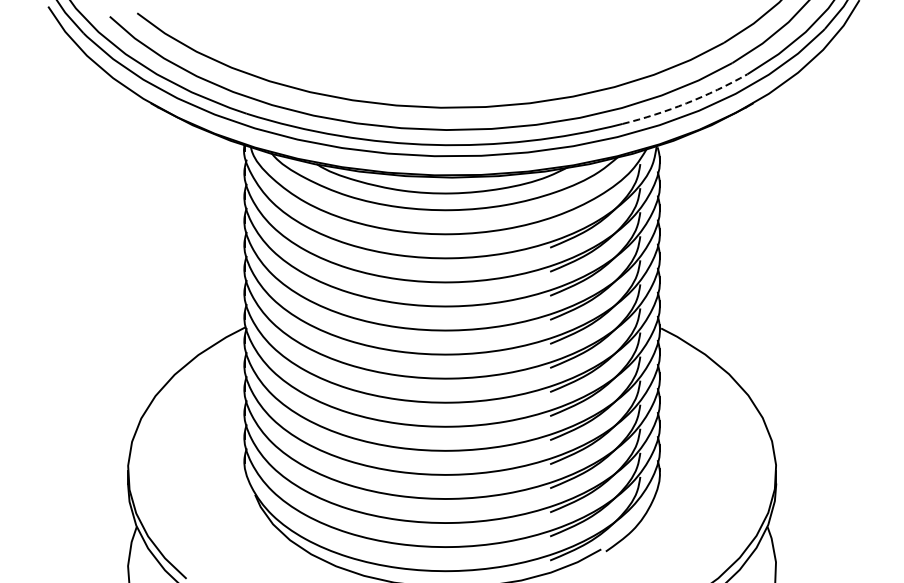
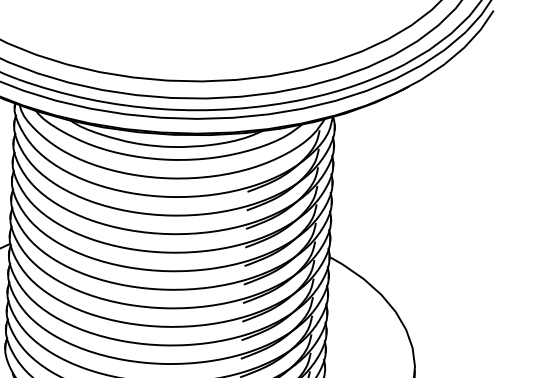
arc: (686, 103) -> (357, 84), dashed -> solid

